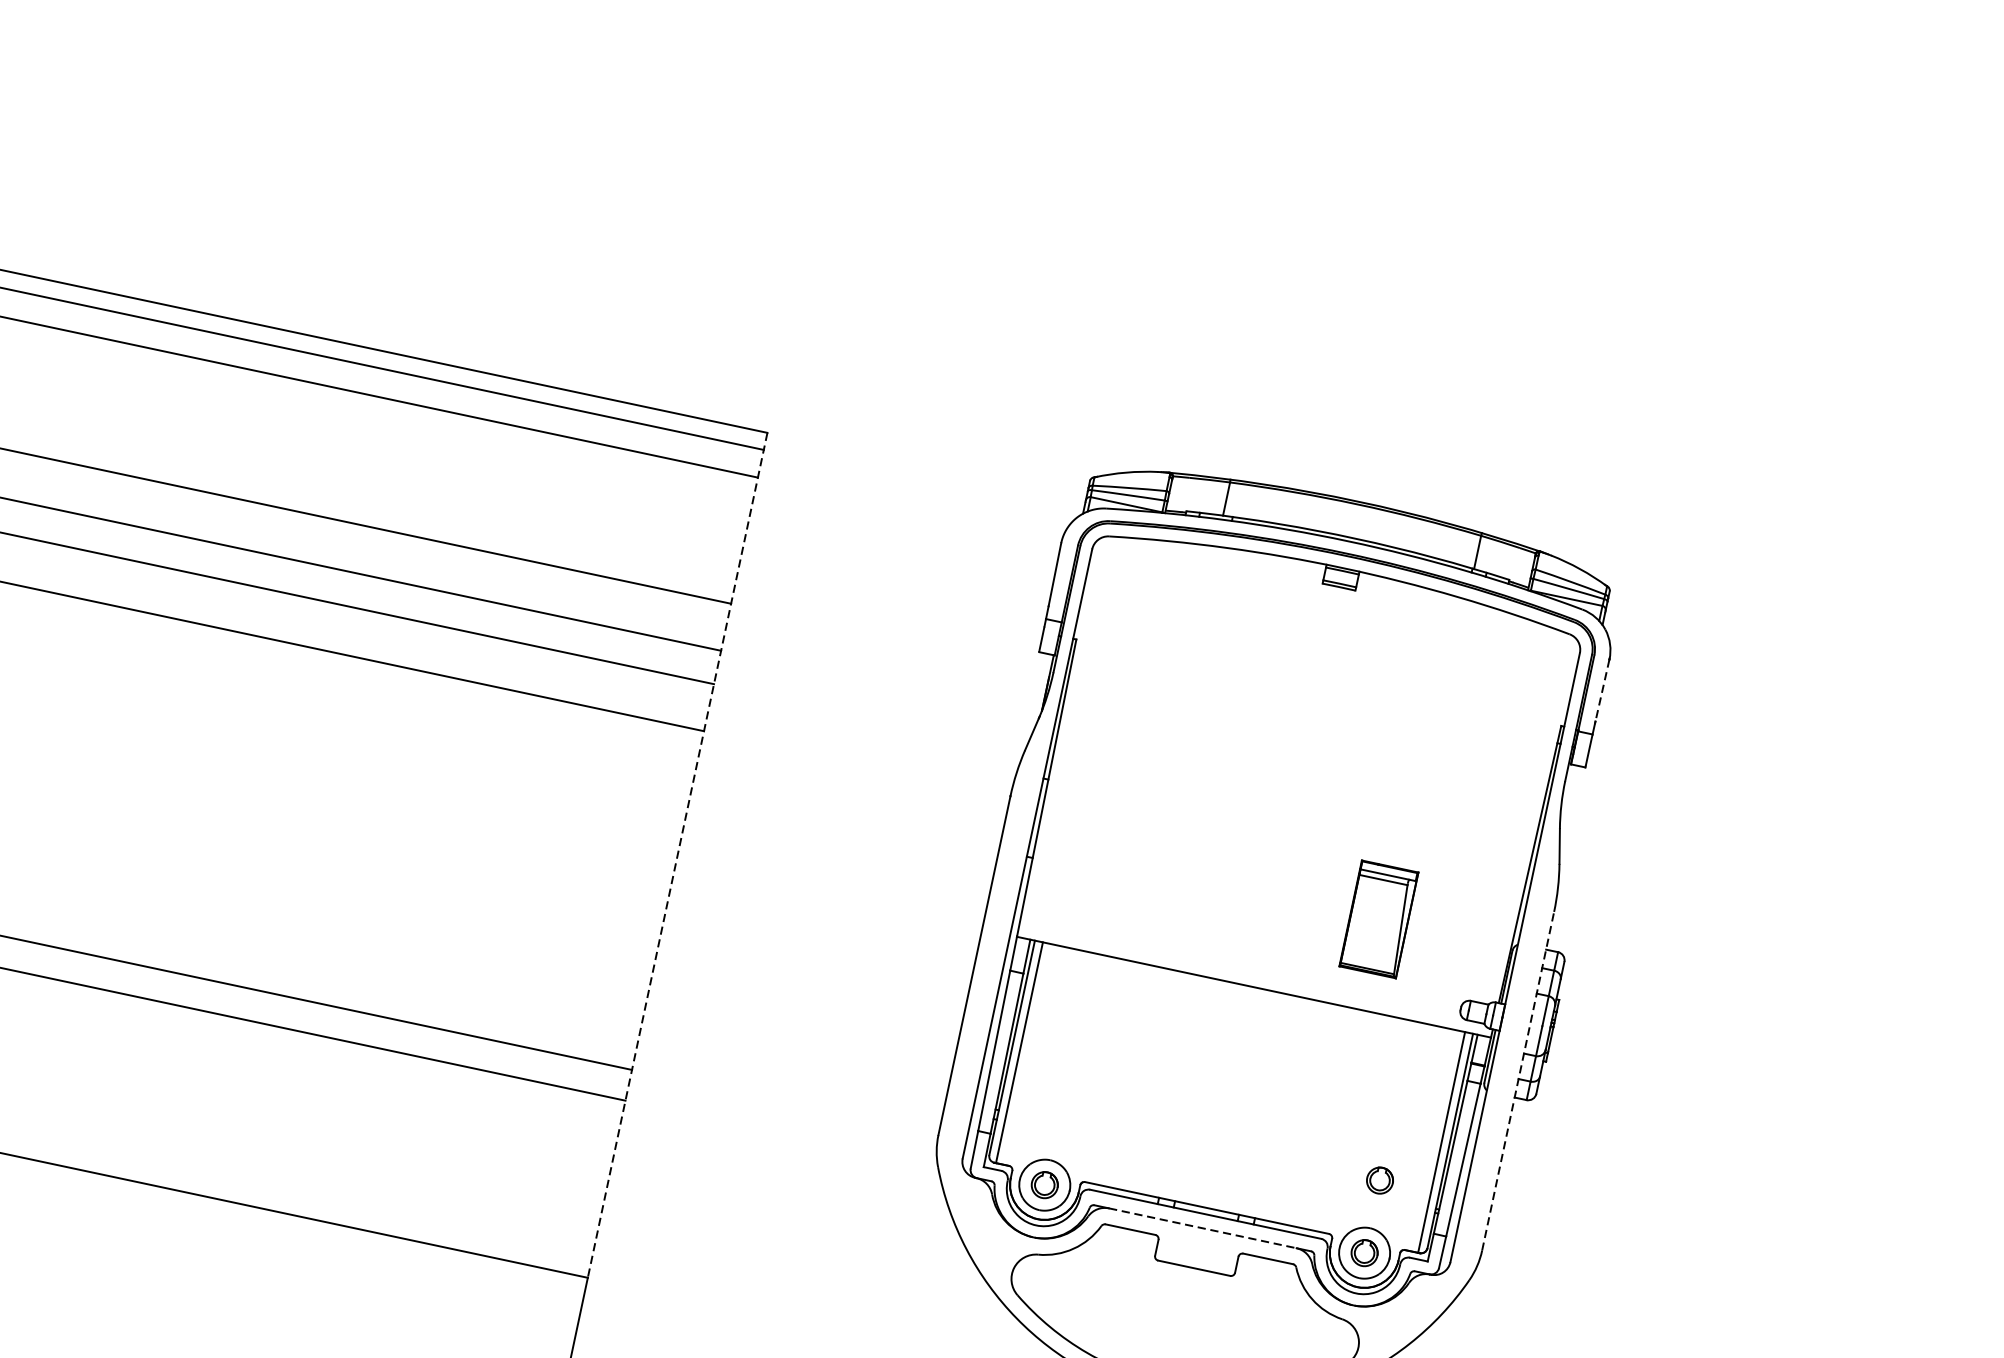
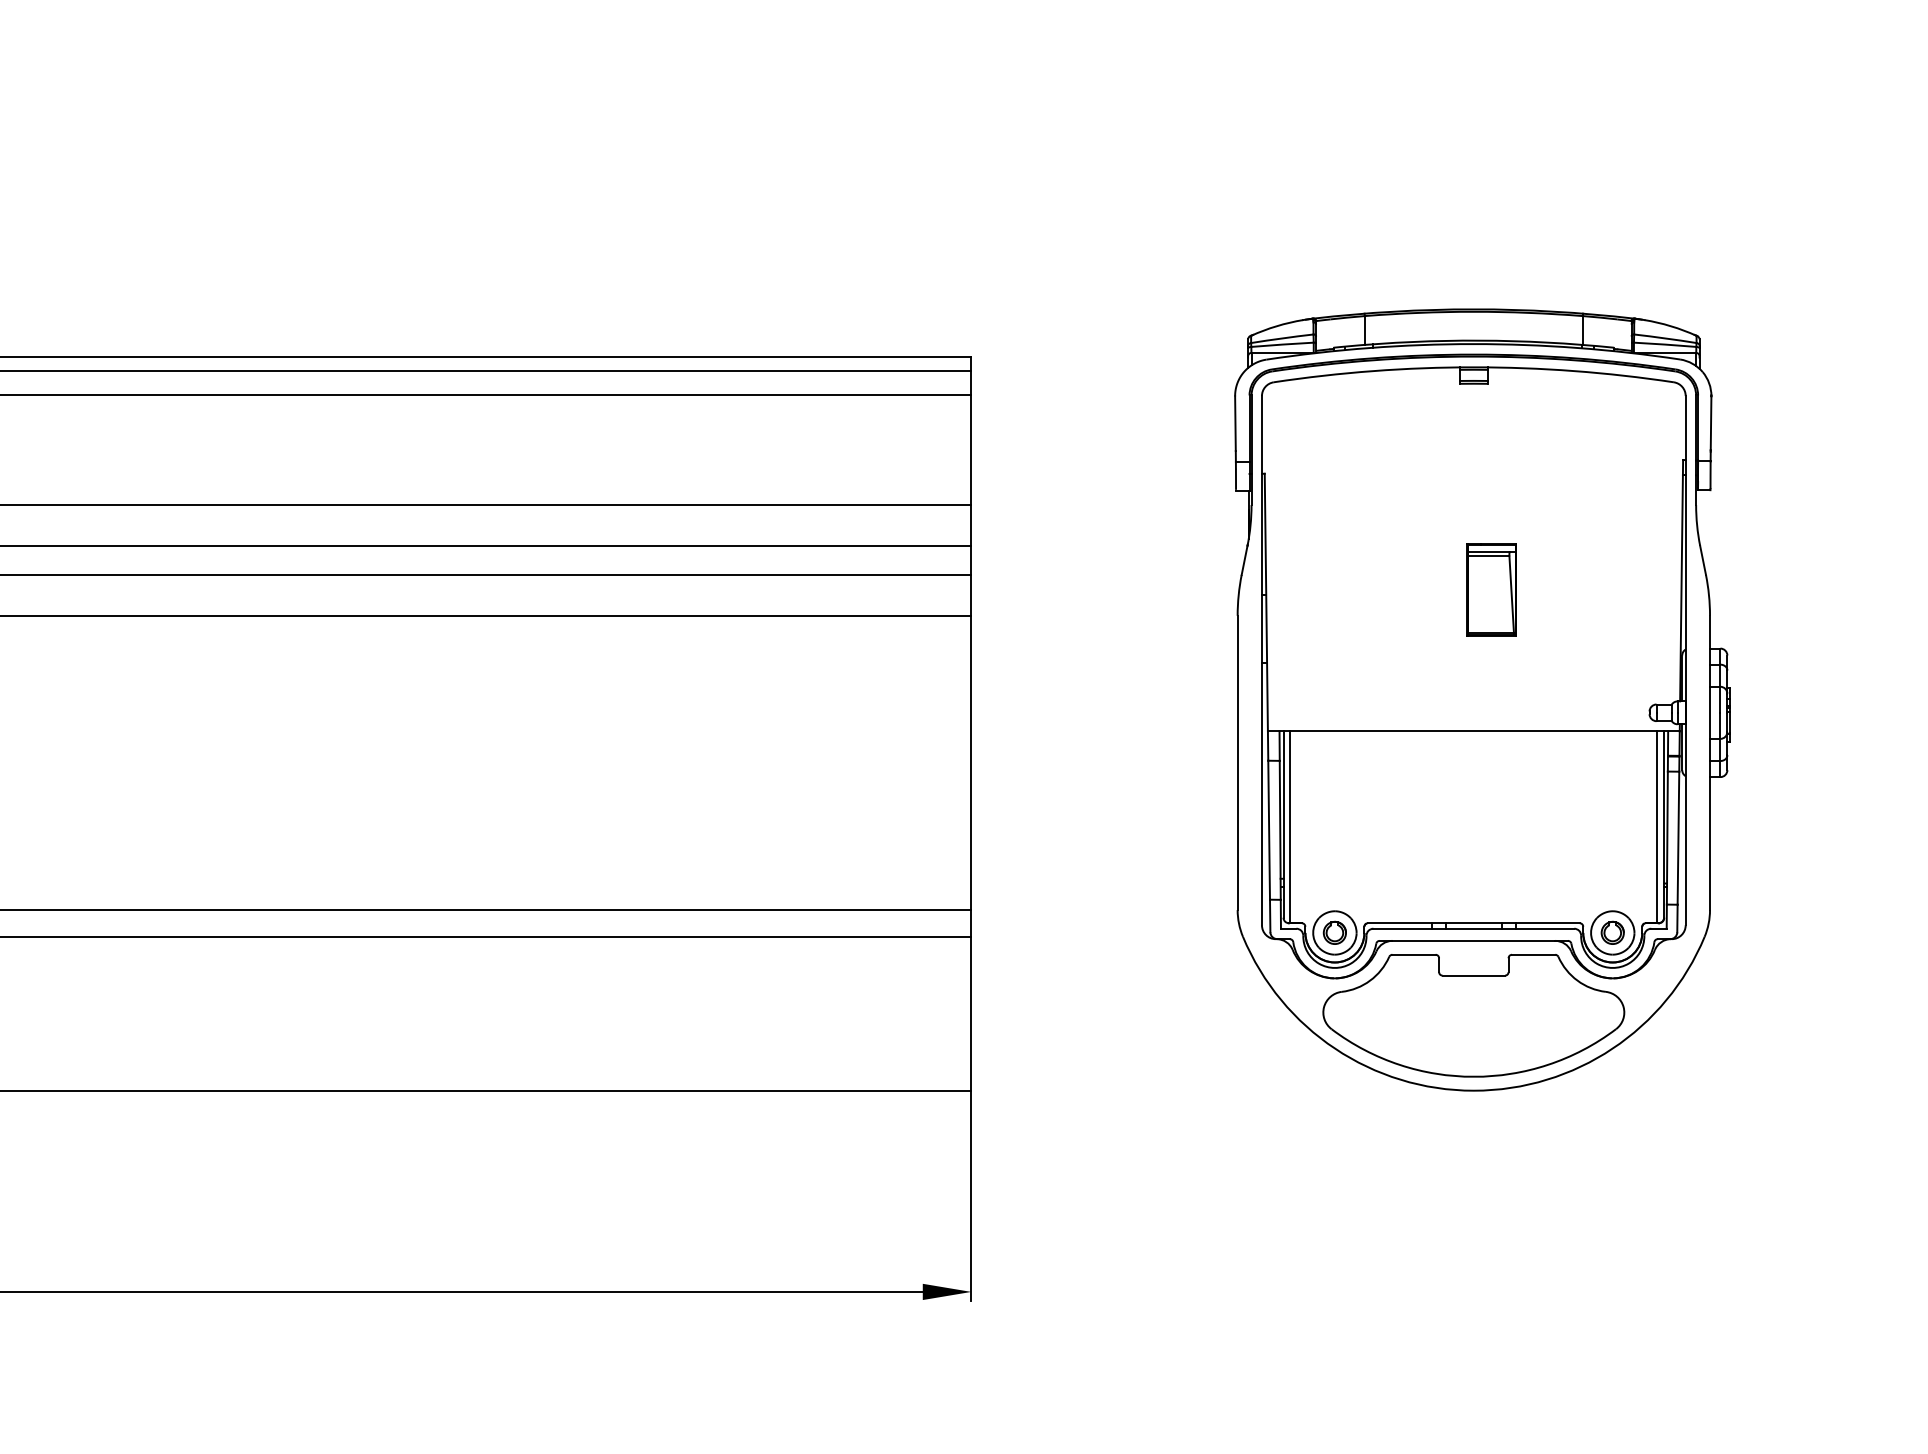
line: (1602, 690) -> (1711, 423), dashed -> solid
line: (677, 856) -> (971, 724), dashed -> solid
part: (1378, 918) -> (1491, 589), moved
line: (1518, 1080) -> (1710, 762), dashed -> solid
part: (1379, 1180) -> (1612, 869), removed
line: (1203, 1228) -> (1474, 940), dashed -> solid

